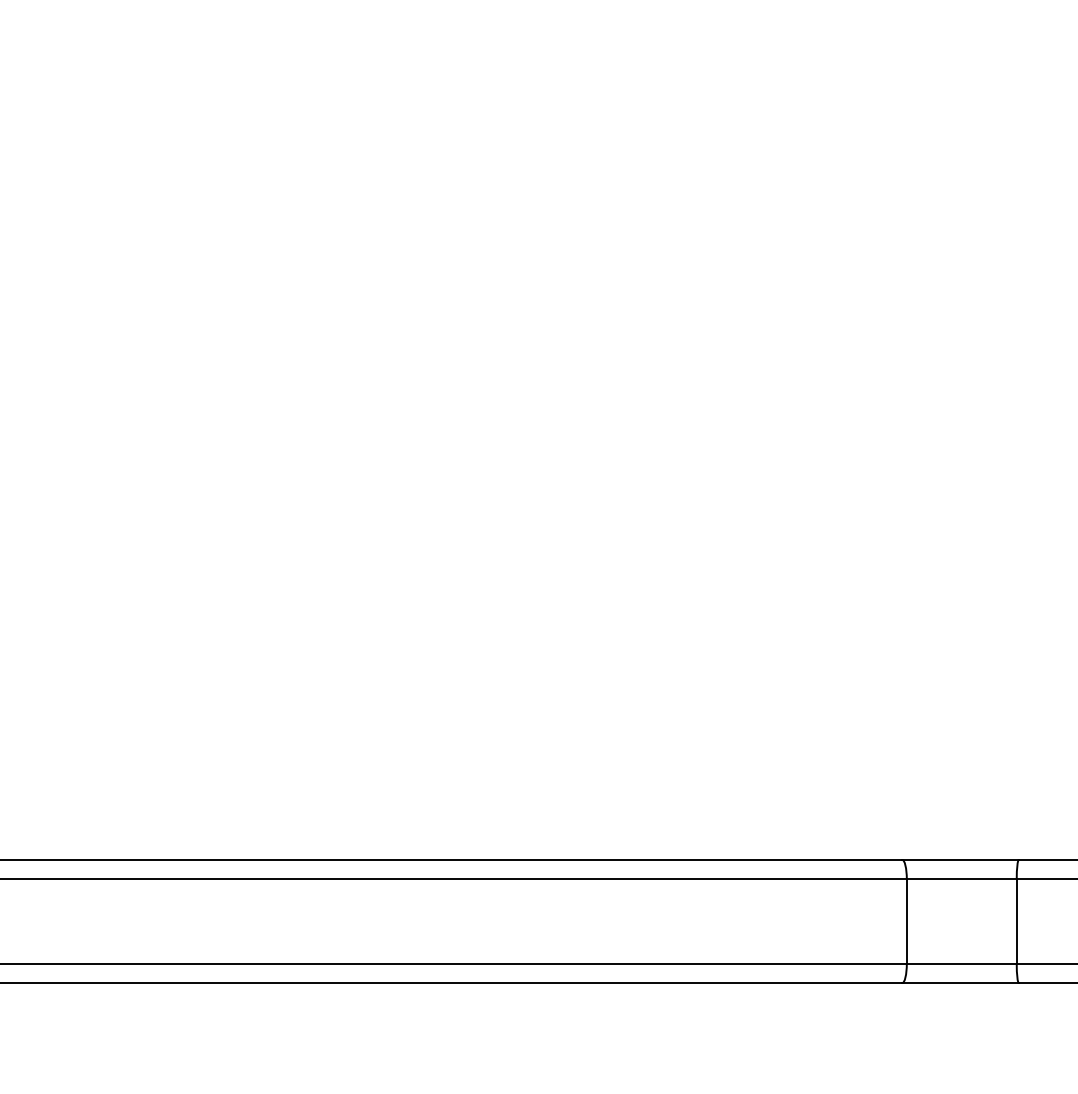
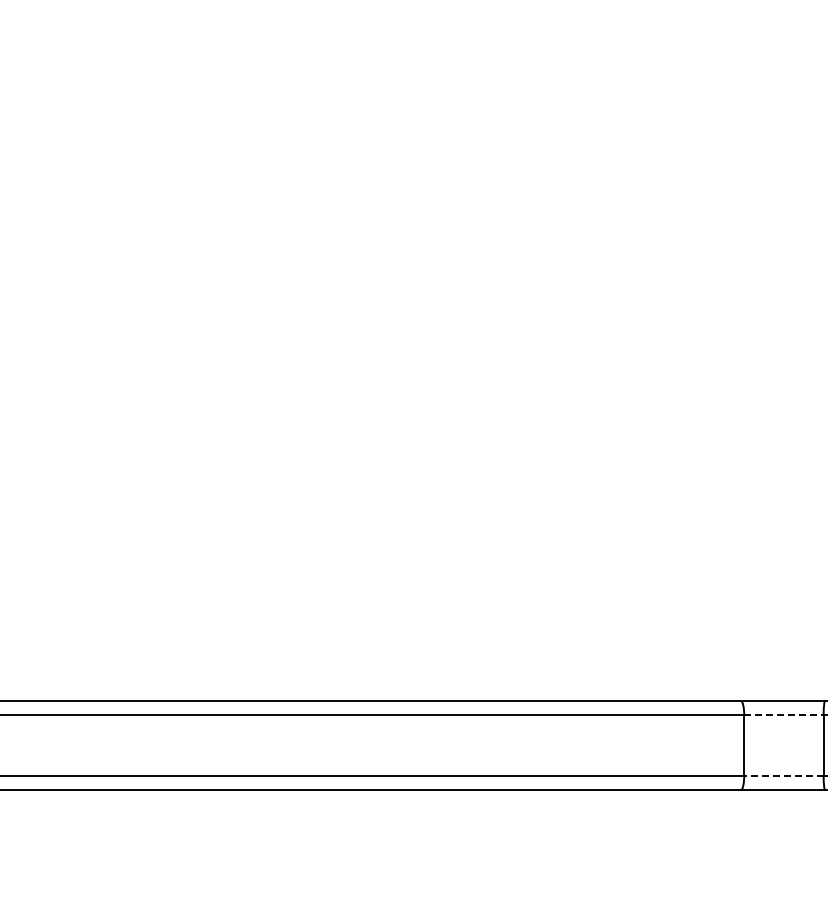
line: (961, 879) -> (783, 715), solid -> dashed
line: (961, 964) -> (783, 776), solid -> dashed

